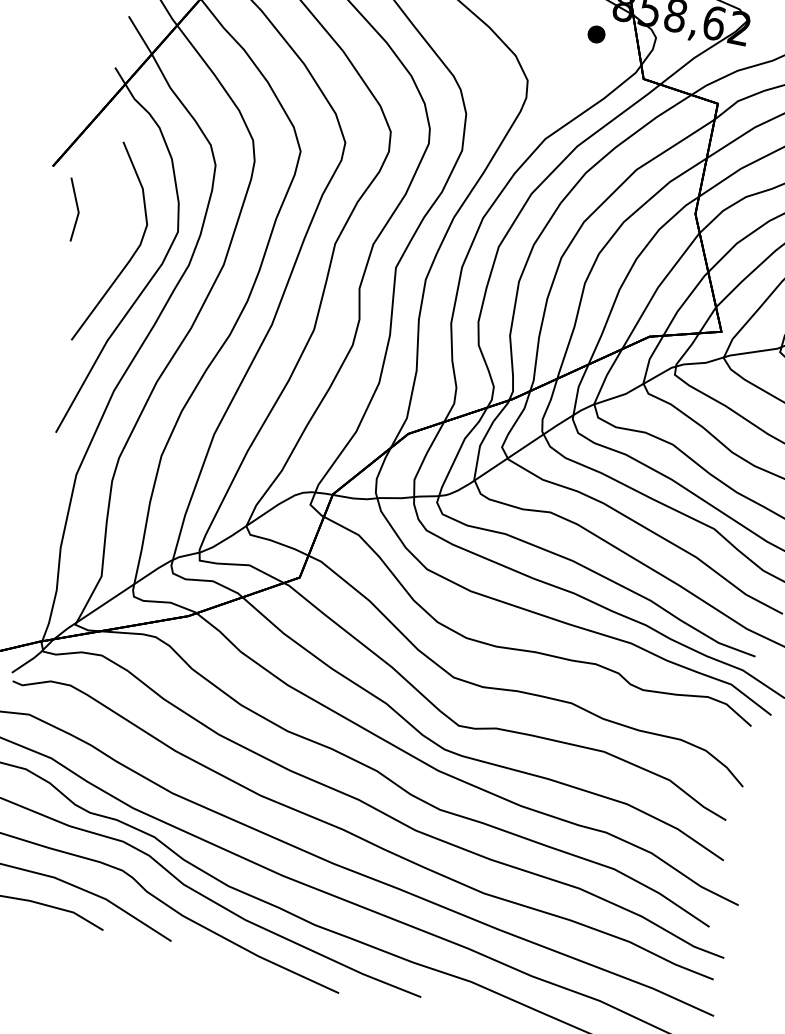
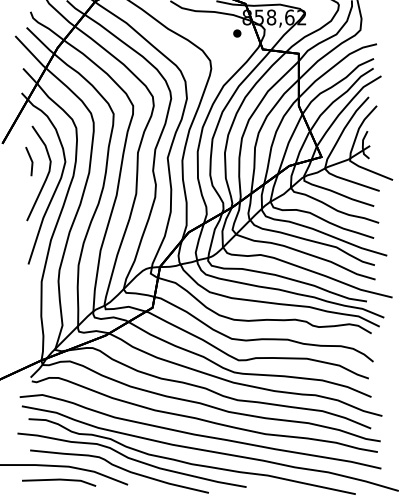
line: (75, 207) -> (30, 160), moved

